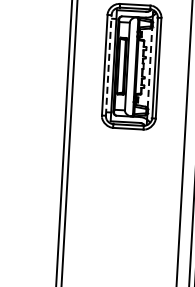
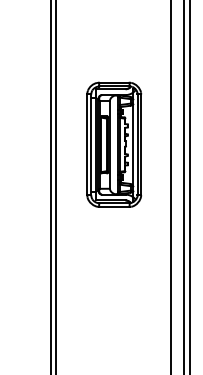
line: (108, 65) -> (91, 144), dashed -> solid
line: (149, 67) -> (132, 144), dashed -> solid

